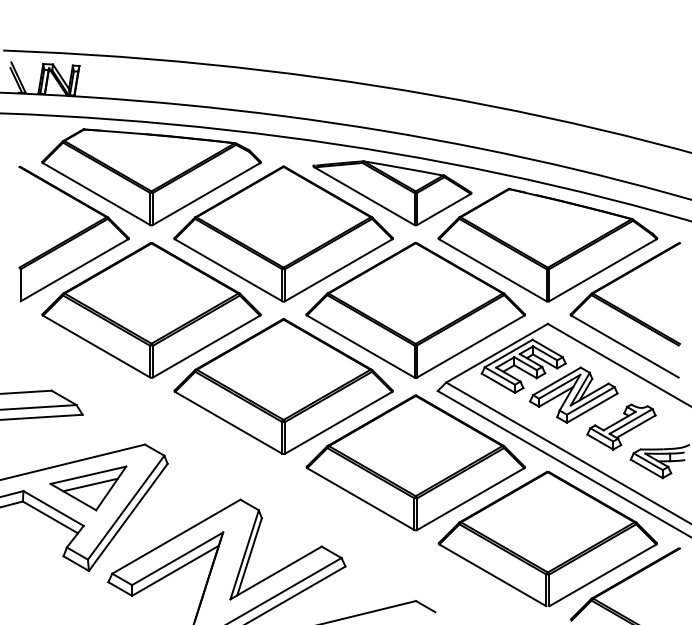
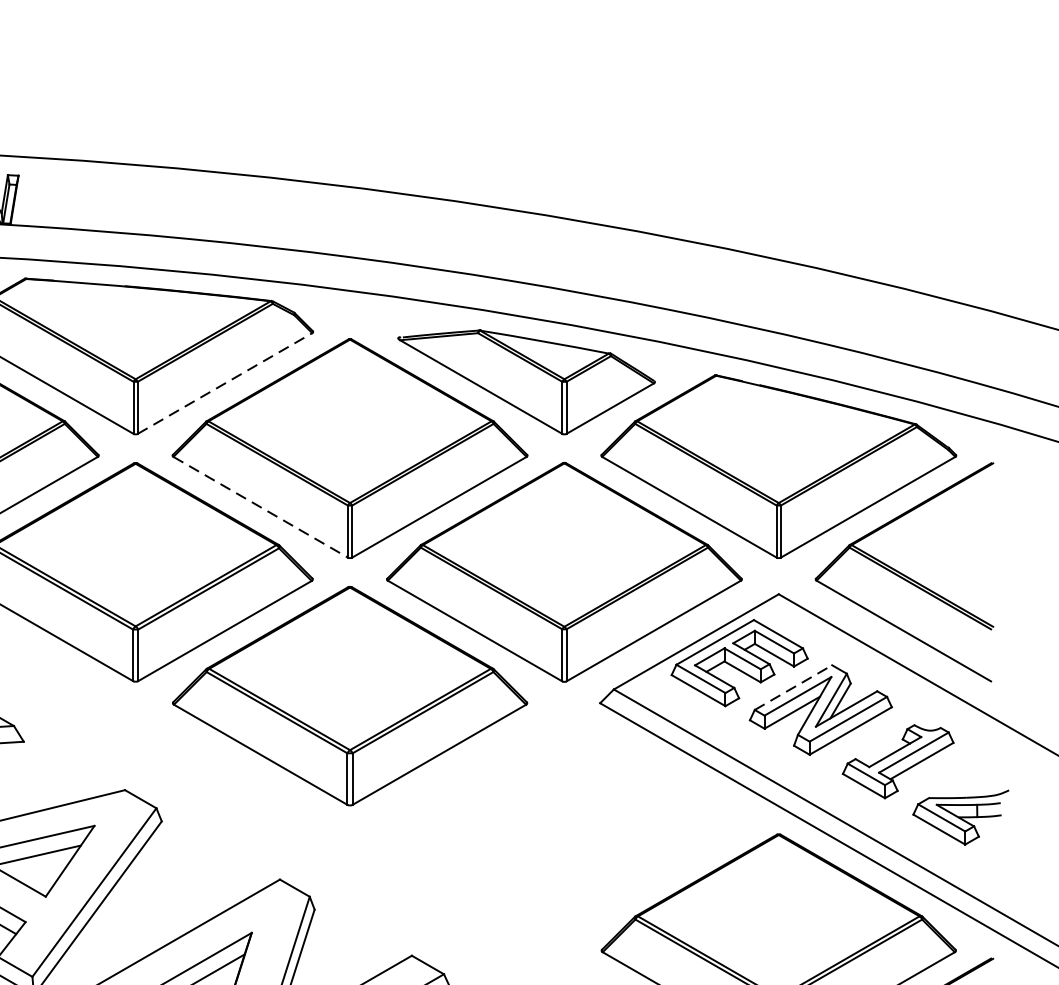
line: (207, 193) -> (226, 382), solid -> dashed
line: (229, 270) -> (262, 507), solid -> dashed
line: (556, 381) -> (792, 687), solid -> dashed
part: (415, 462) -> (563, 819), removed

